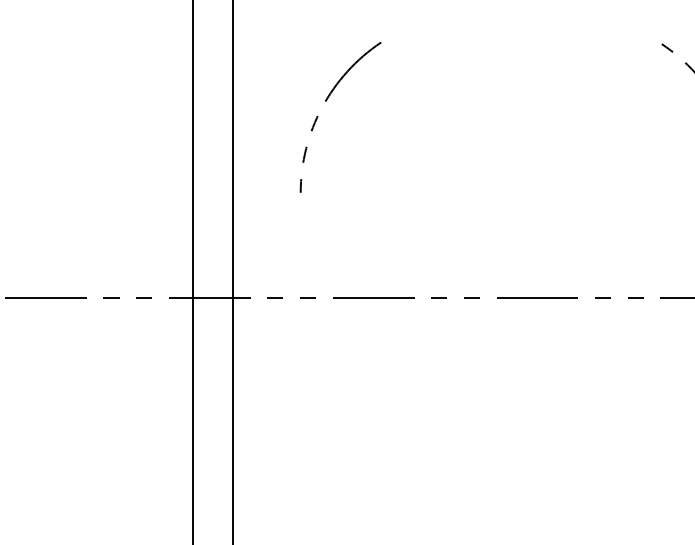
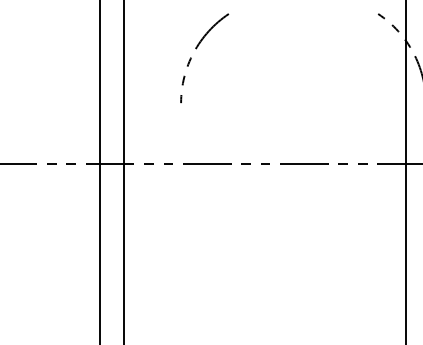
arc: (326, 102) -> (196, 49), moved

